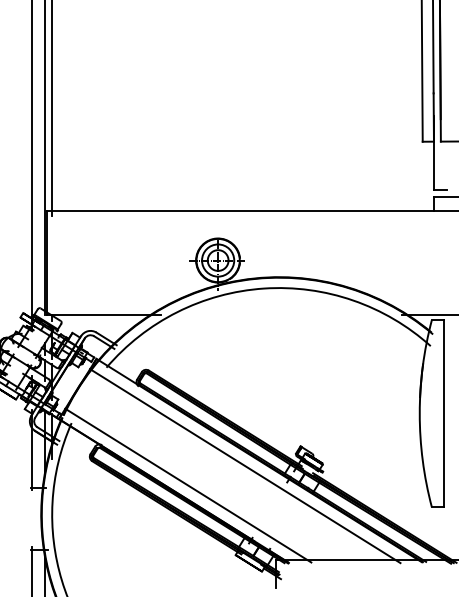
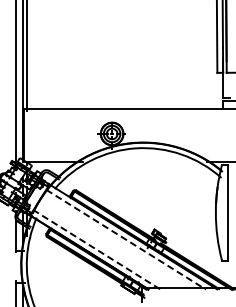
line: (246, 465) -> (126, 239), solid -> dashed
line: (187, 485) -> (96, 249), solid -> dashed

